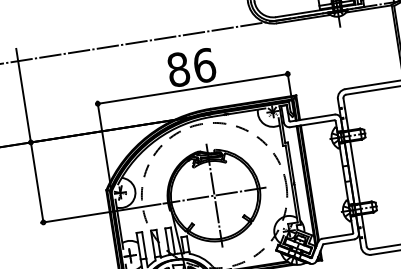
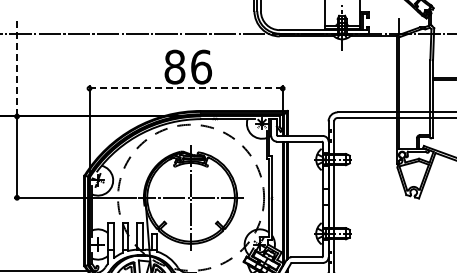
line: (193, 88) -> (186, 88), solid -> dashed
line: (23, 95) -> (17, 68), solid -> dashed

